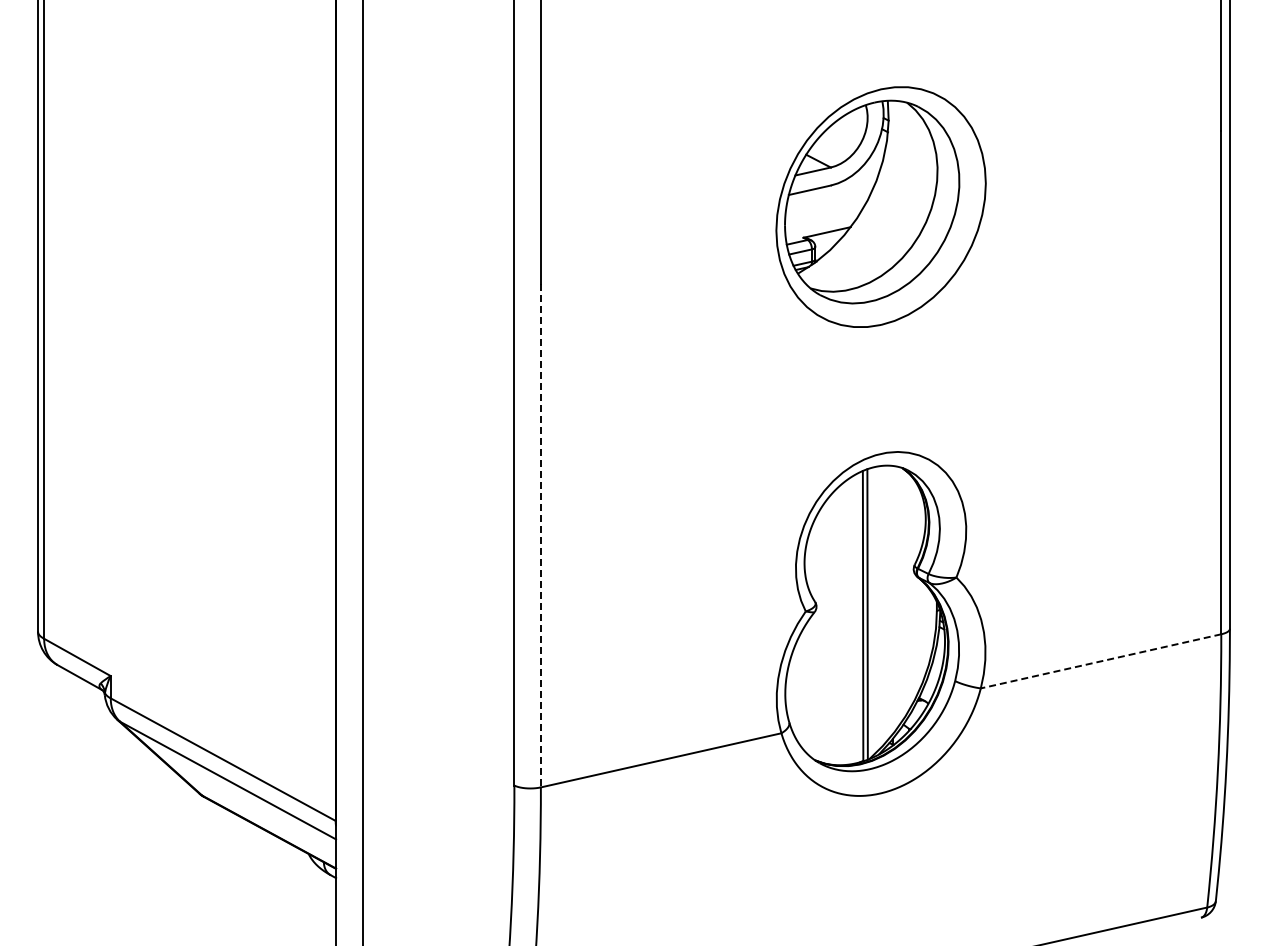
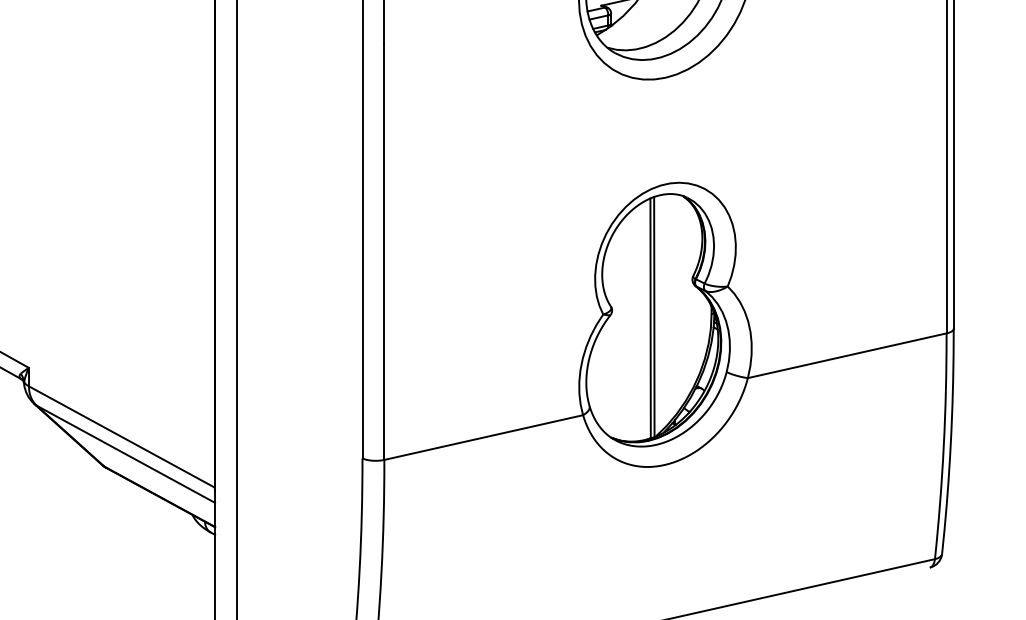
line: (540, 535) -> (384, 251), dashed -> solid
line: (1100, 661) -> (846, 355), dashed -> solid

